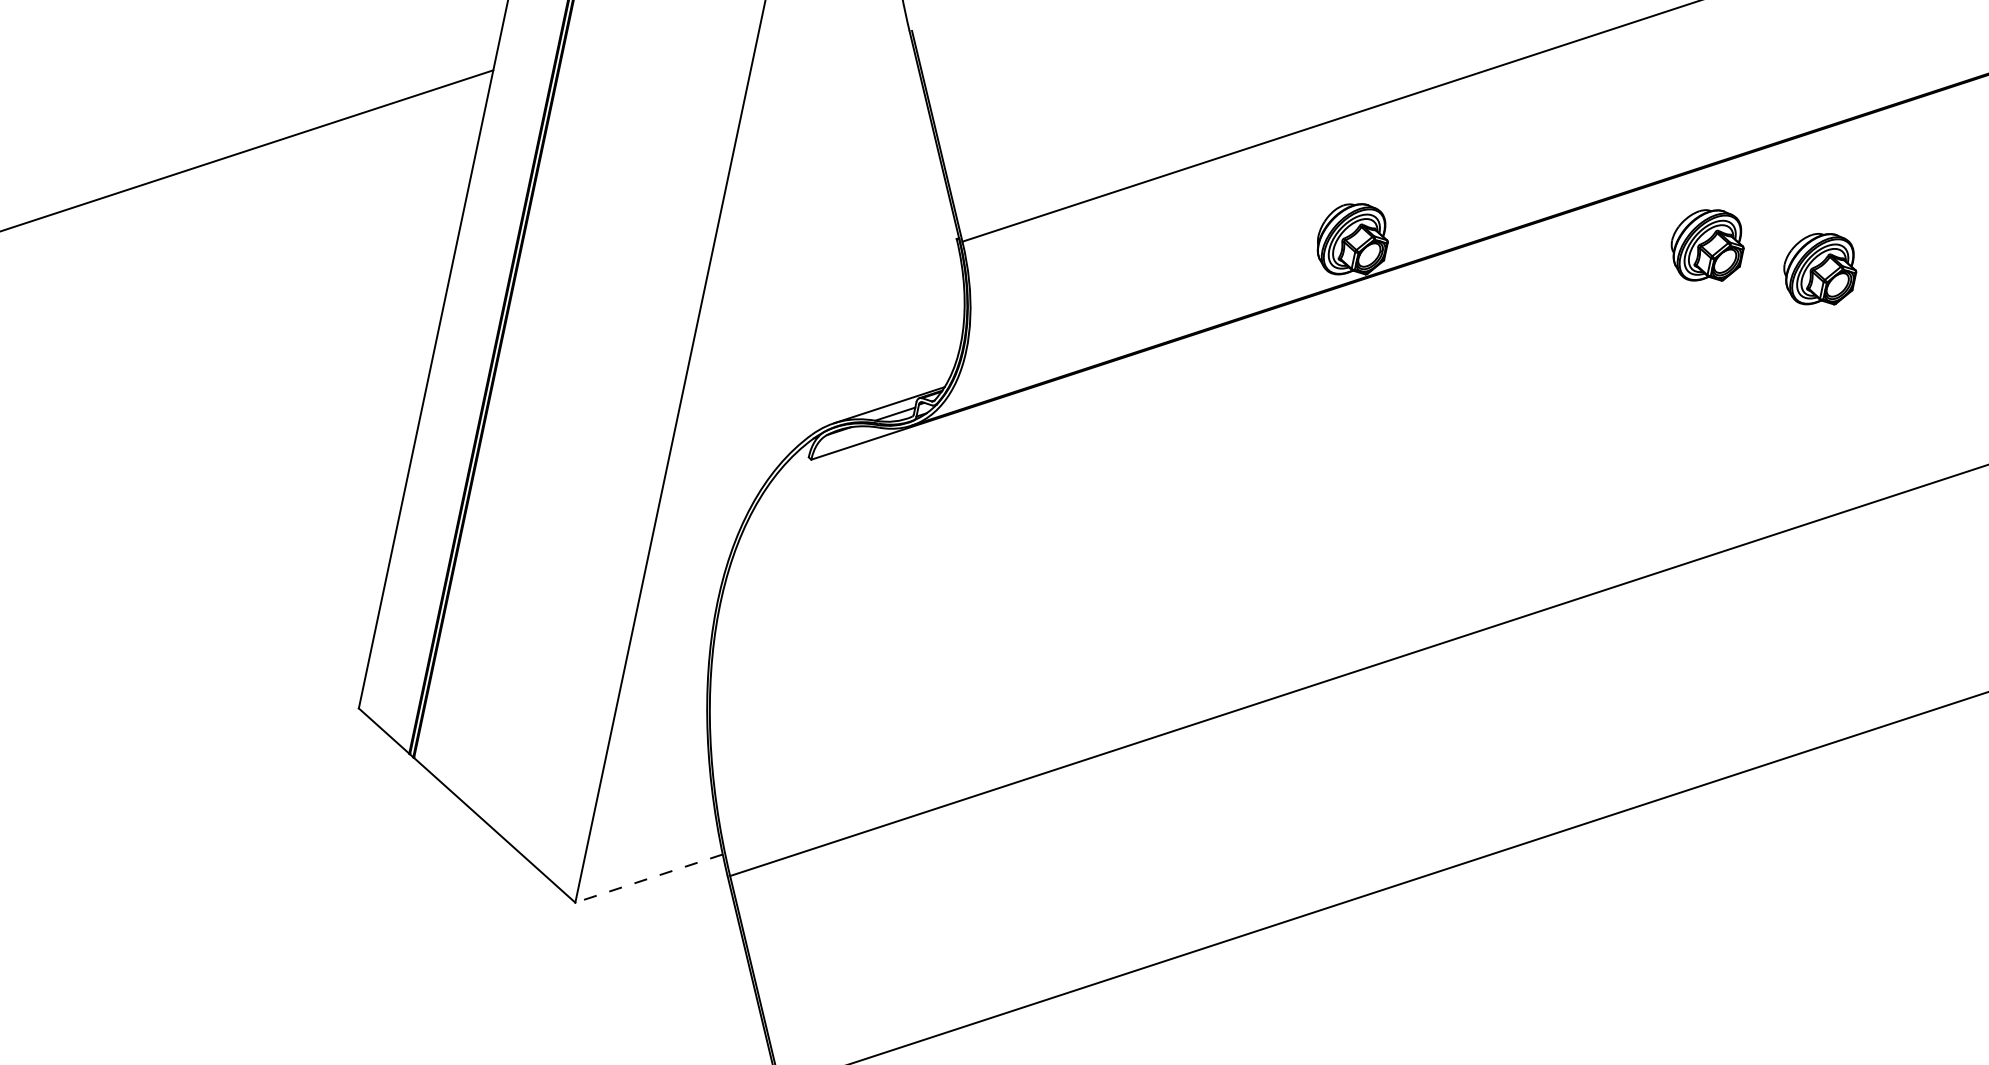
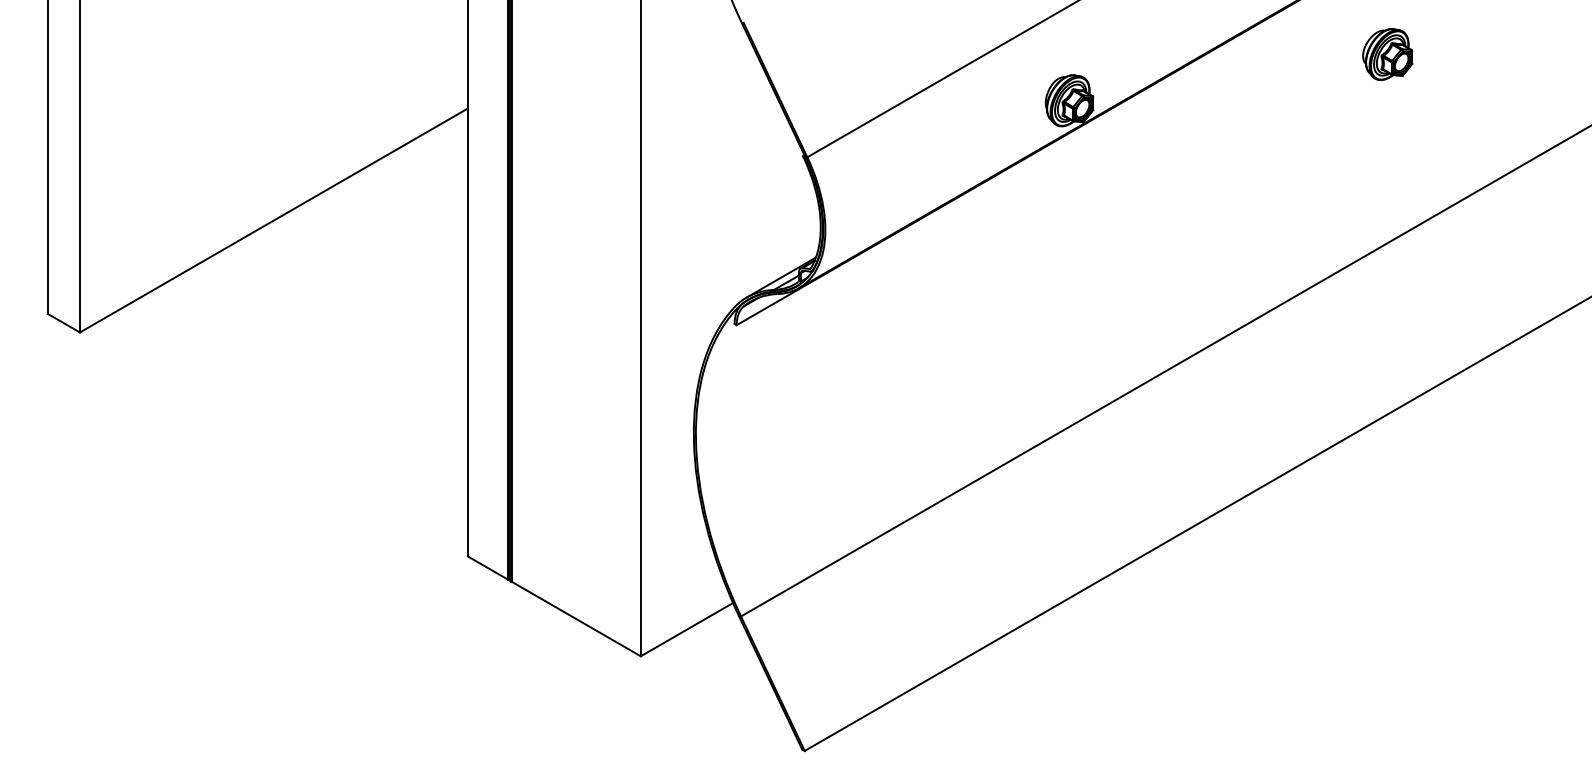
part: (1707, 245) -> (1308, 54), removed
line: (648, 878) -> (686, 629), dashed -> solid

